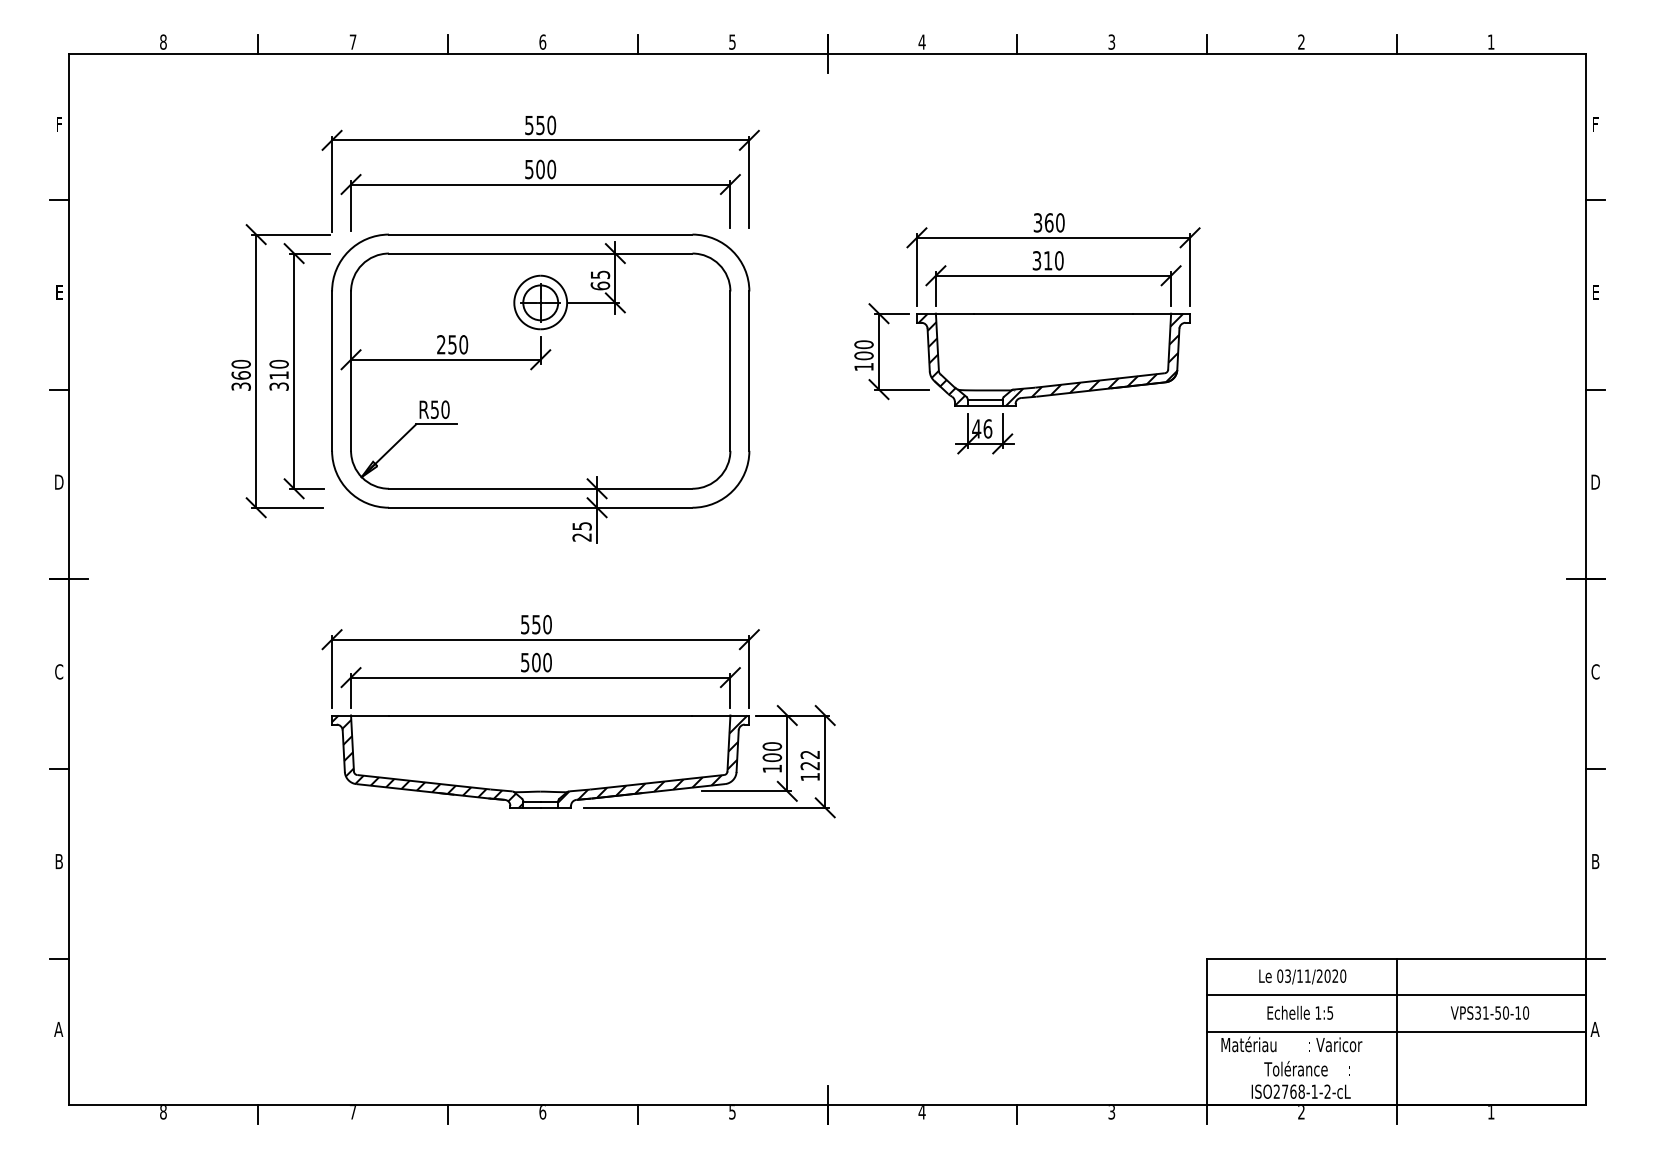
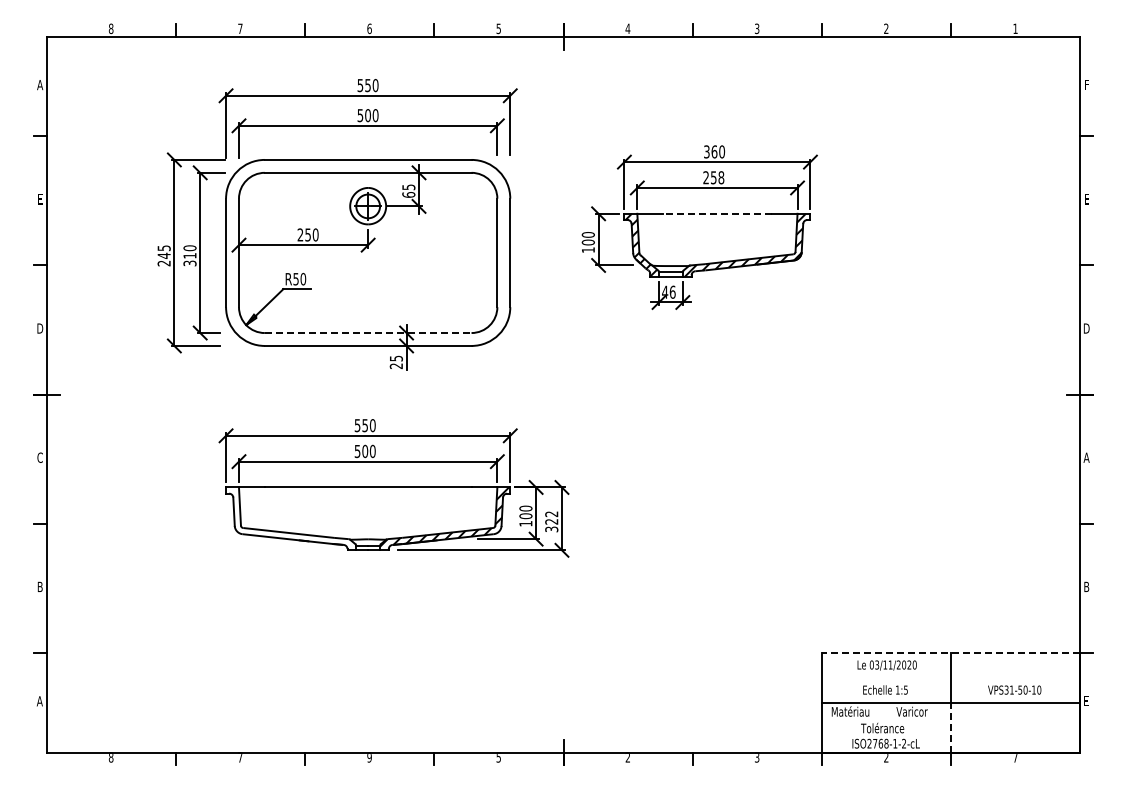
text: (59, 125) -> (40, 85), F -> A
text: (1047, 260) -> (713, 177), 310 -> 258
line: (1052, 313) -> (716, 213), solid -> dashed
text: (240, 374) -> (163, 255), 360 -> 245
line: (541, 489) -> (368, 333), solid -> dashed
text: (1595, 671) -> (1086, 457), C -> A
hatch: (428, 761) -> (291, 518), removed
text: (809, 777) -> (551, 529), 122 -> 322
line: (1395, 959) -> (950, 653), solid -> dashed
line: (1395, 994) -> (950, 677), removed
text: (1595, 1029) -> (1086, 701), A -> E
line: (1397, 1067) -> (951, 727), solid -> dashed
text: (542, 1113) -> (369, 758), 6 -> 9
text: (921, 1113) -> (627, 758), 4 -> 2
text: (1491, 1113) -> (1015, 758), 1 -> 7

